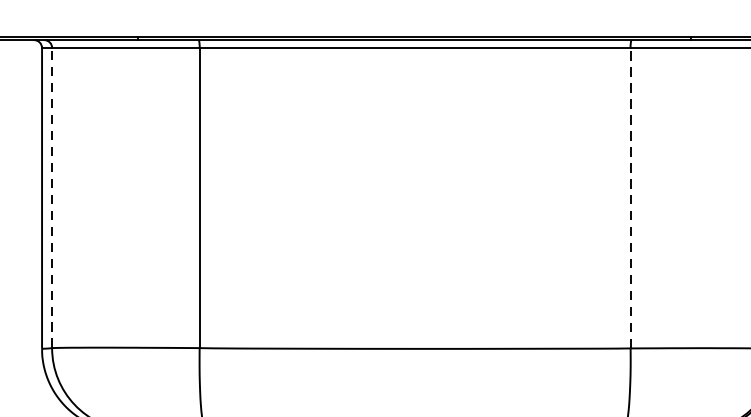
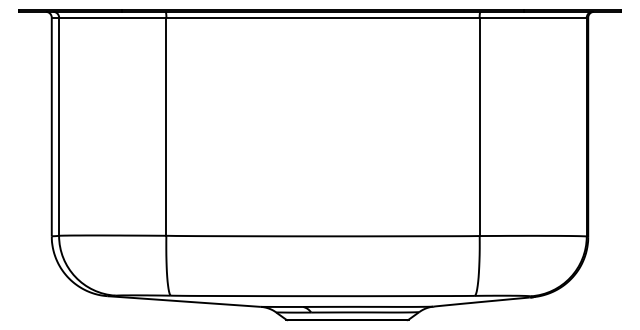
line: (52, 197) -> (59, 126), dashed -> solid
line: (630, 197) -> (479, 126), dashed -> solid

